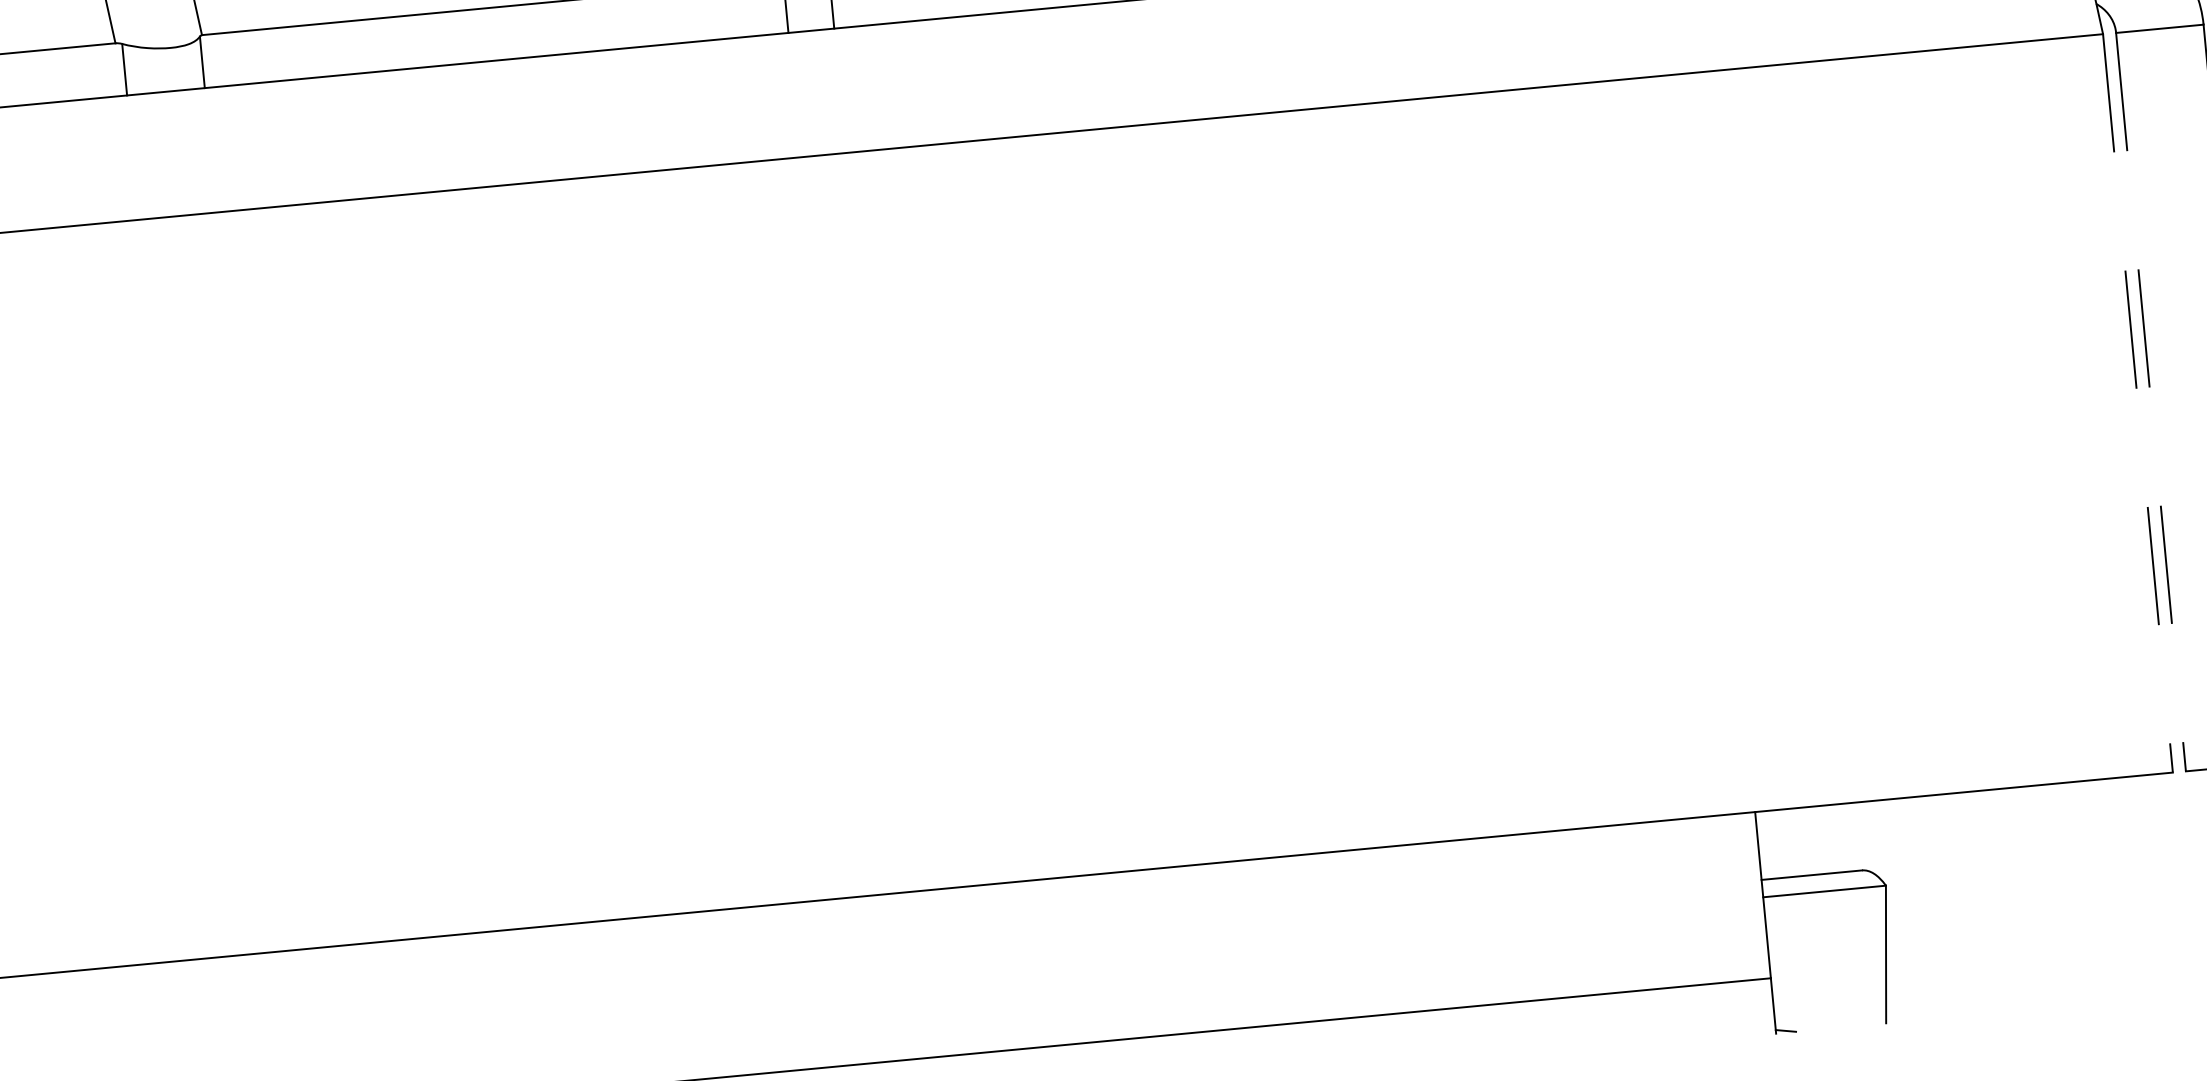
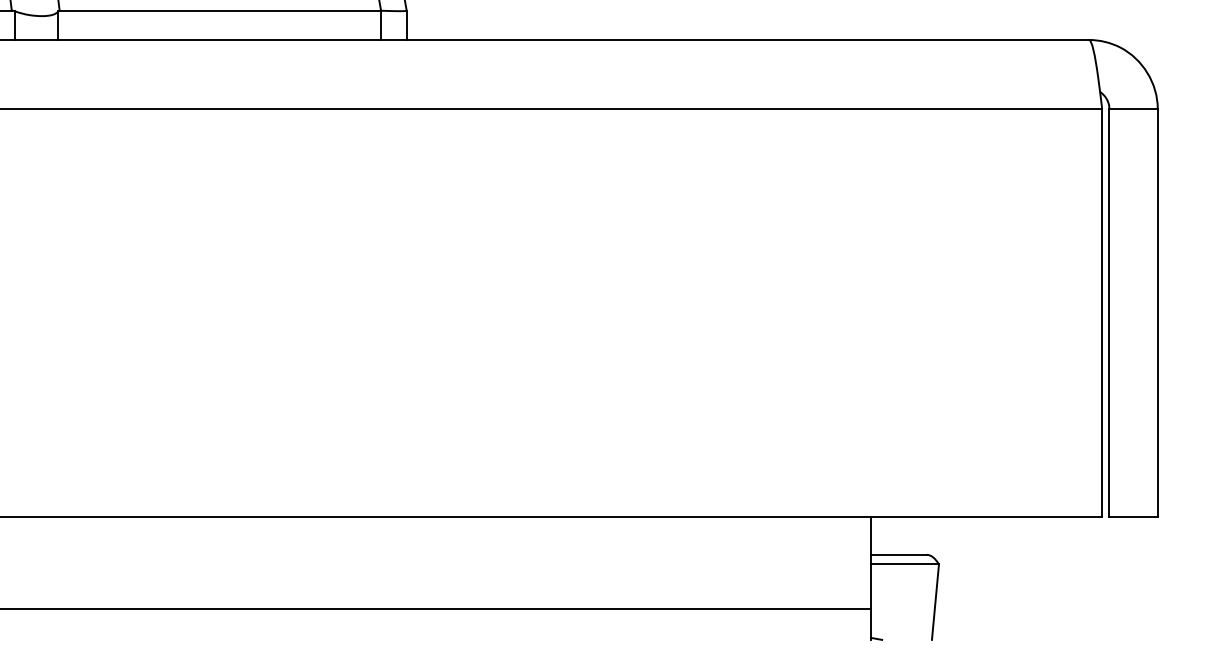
line: (2151, 402) -> (1109, 313), dashed -> solid
line: (2138, 404) -> (1102, 313), dashed -> solid

